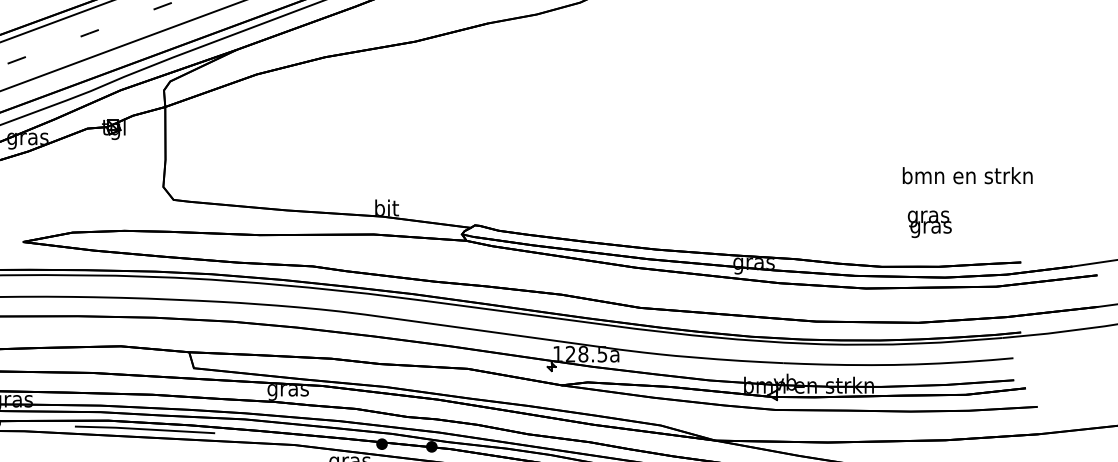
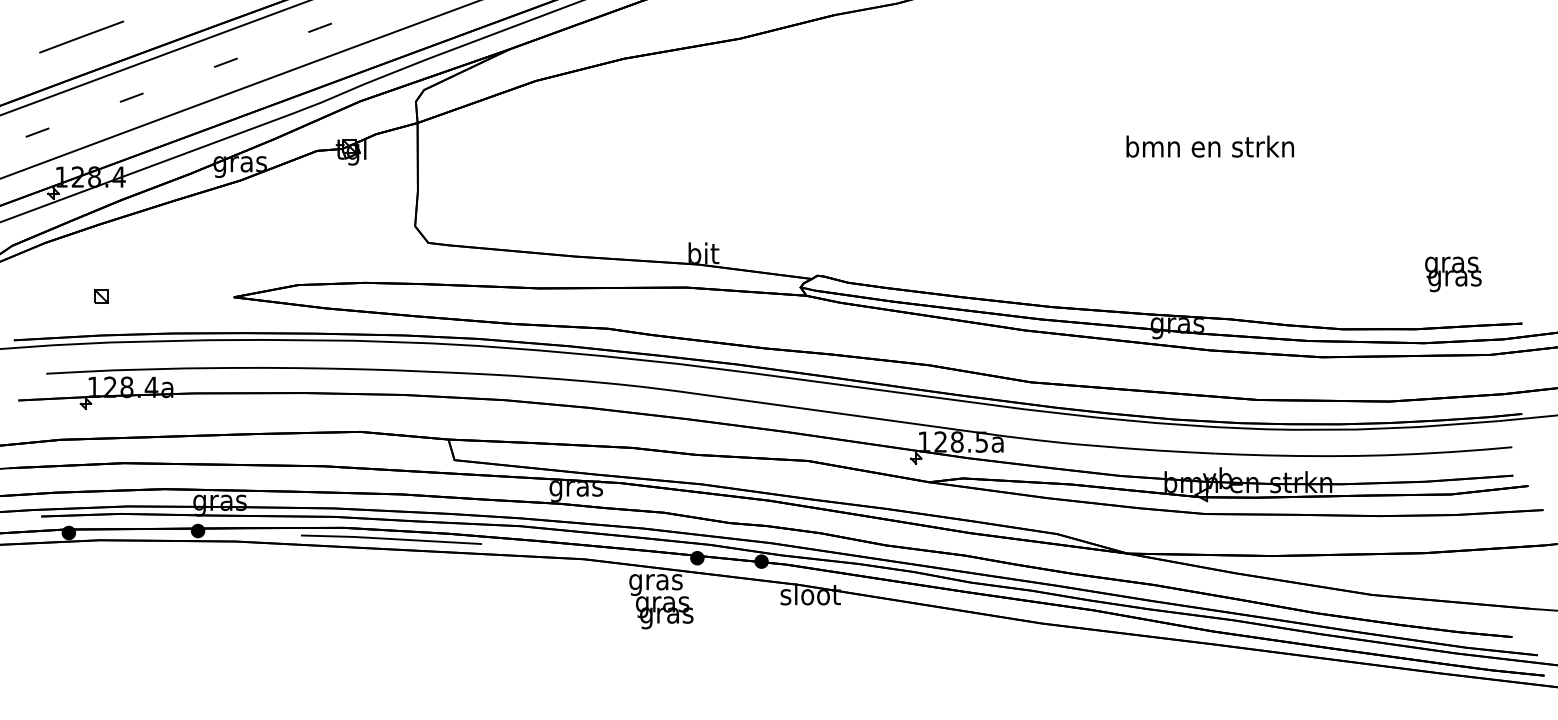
text: (967, 175) -> (1209, 146), moved
text: (929, 224) -> (1453, 274), moved

